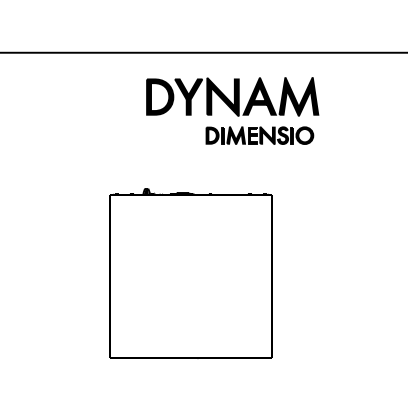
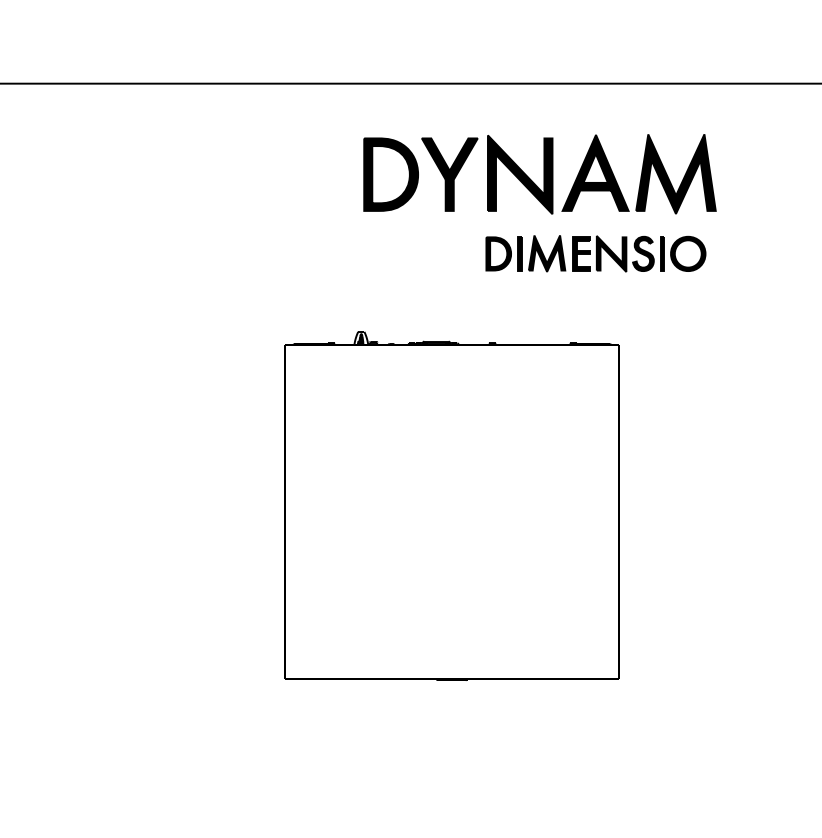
part: (190, 273) -> (451, 506), moved

